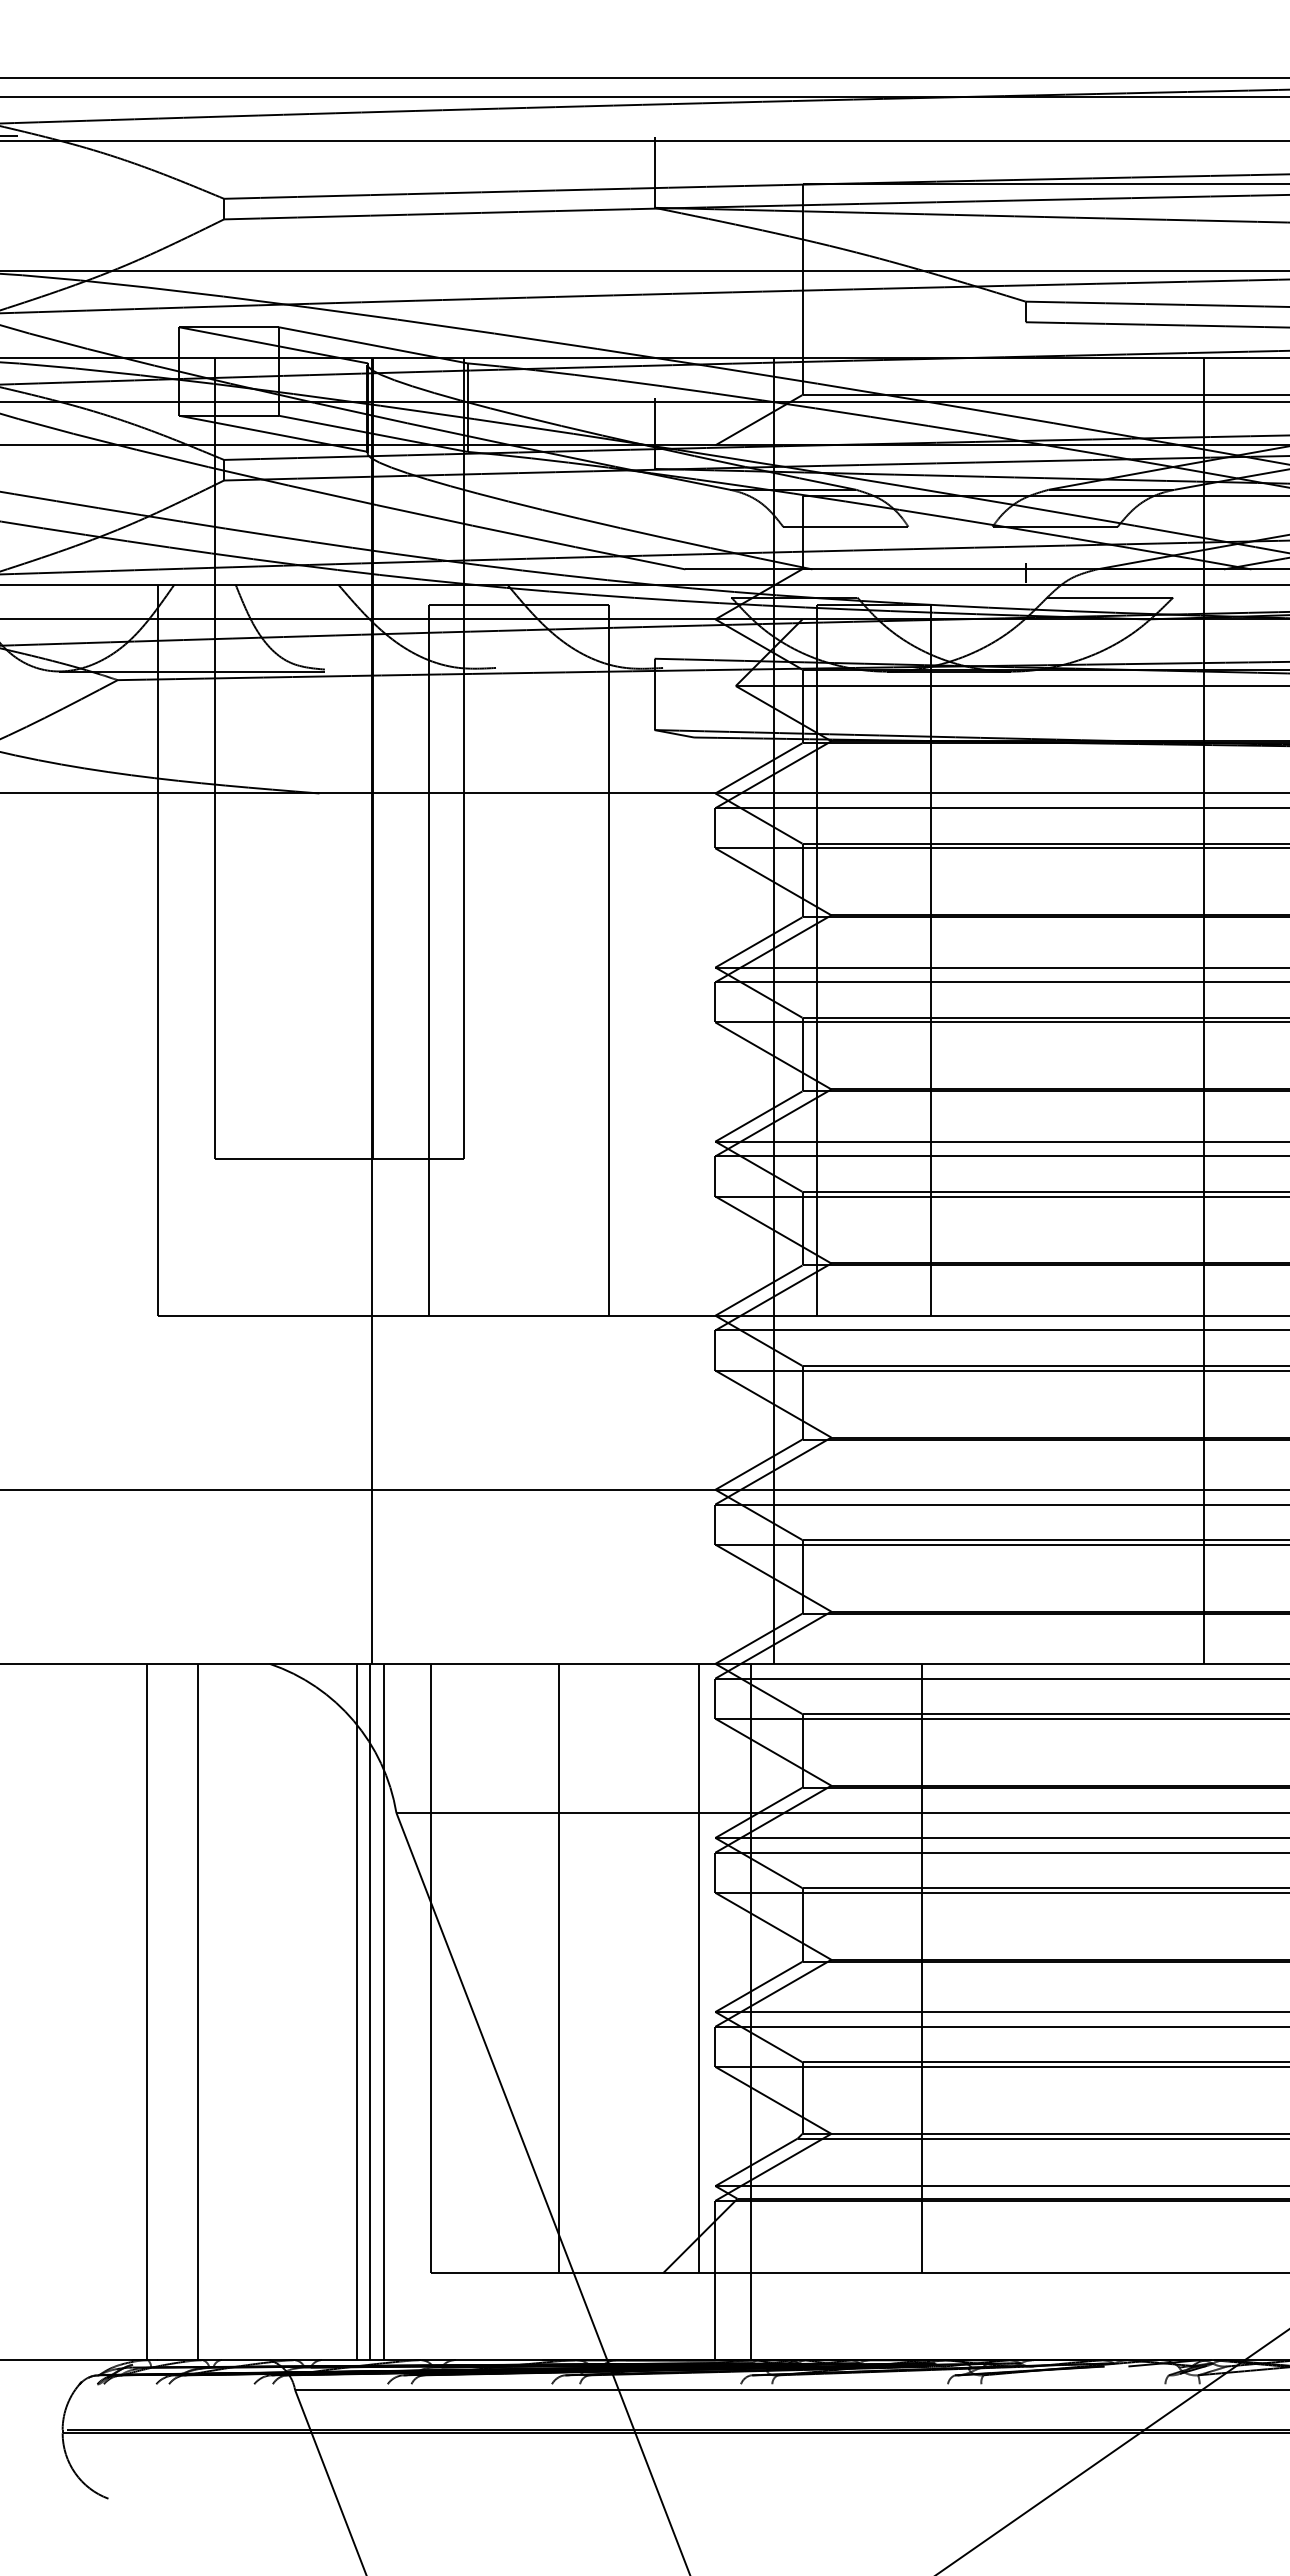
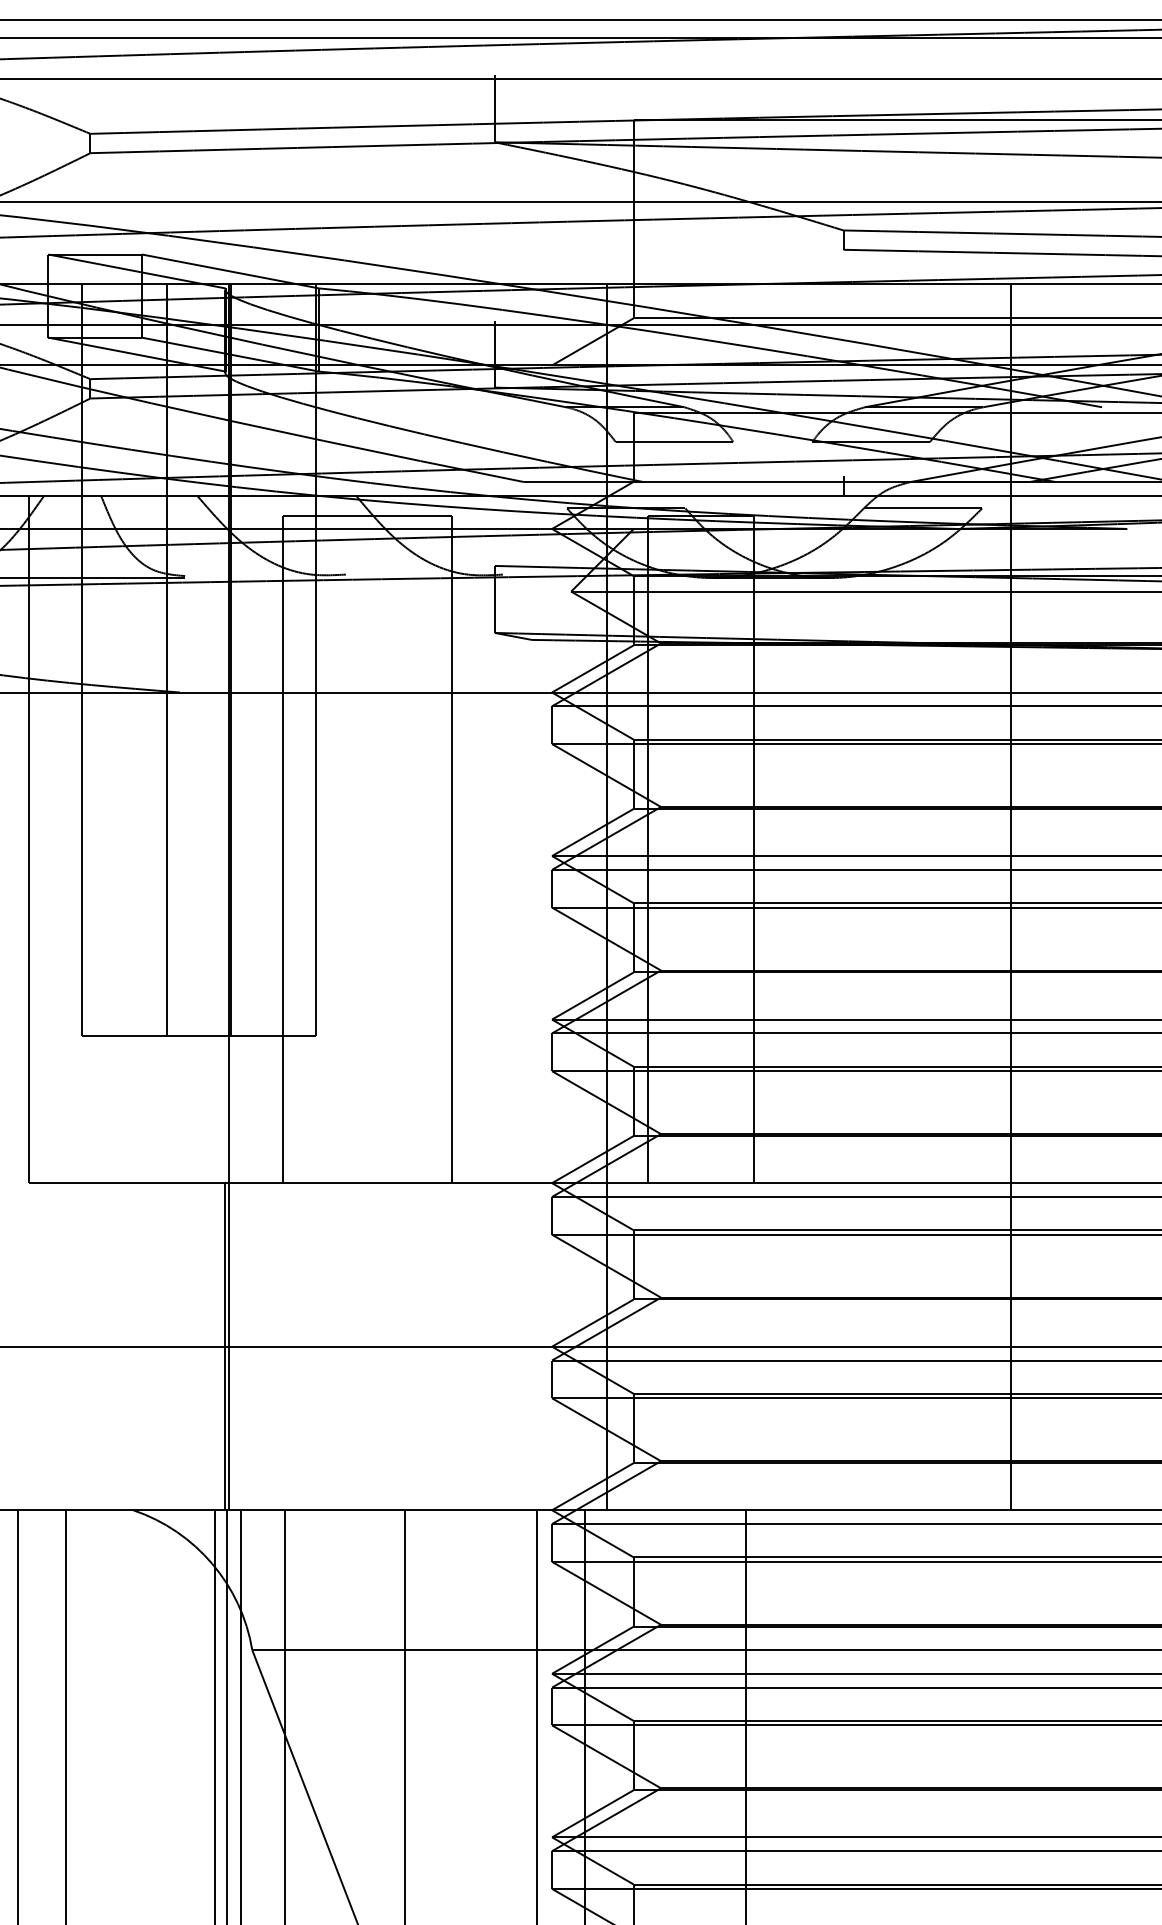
line: (305, 758) -> (166, 659), added
line: (367, 1489) -> (225, 1346), added

